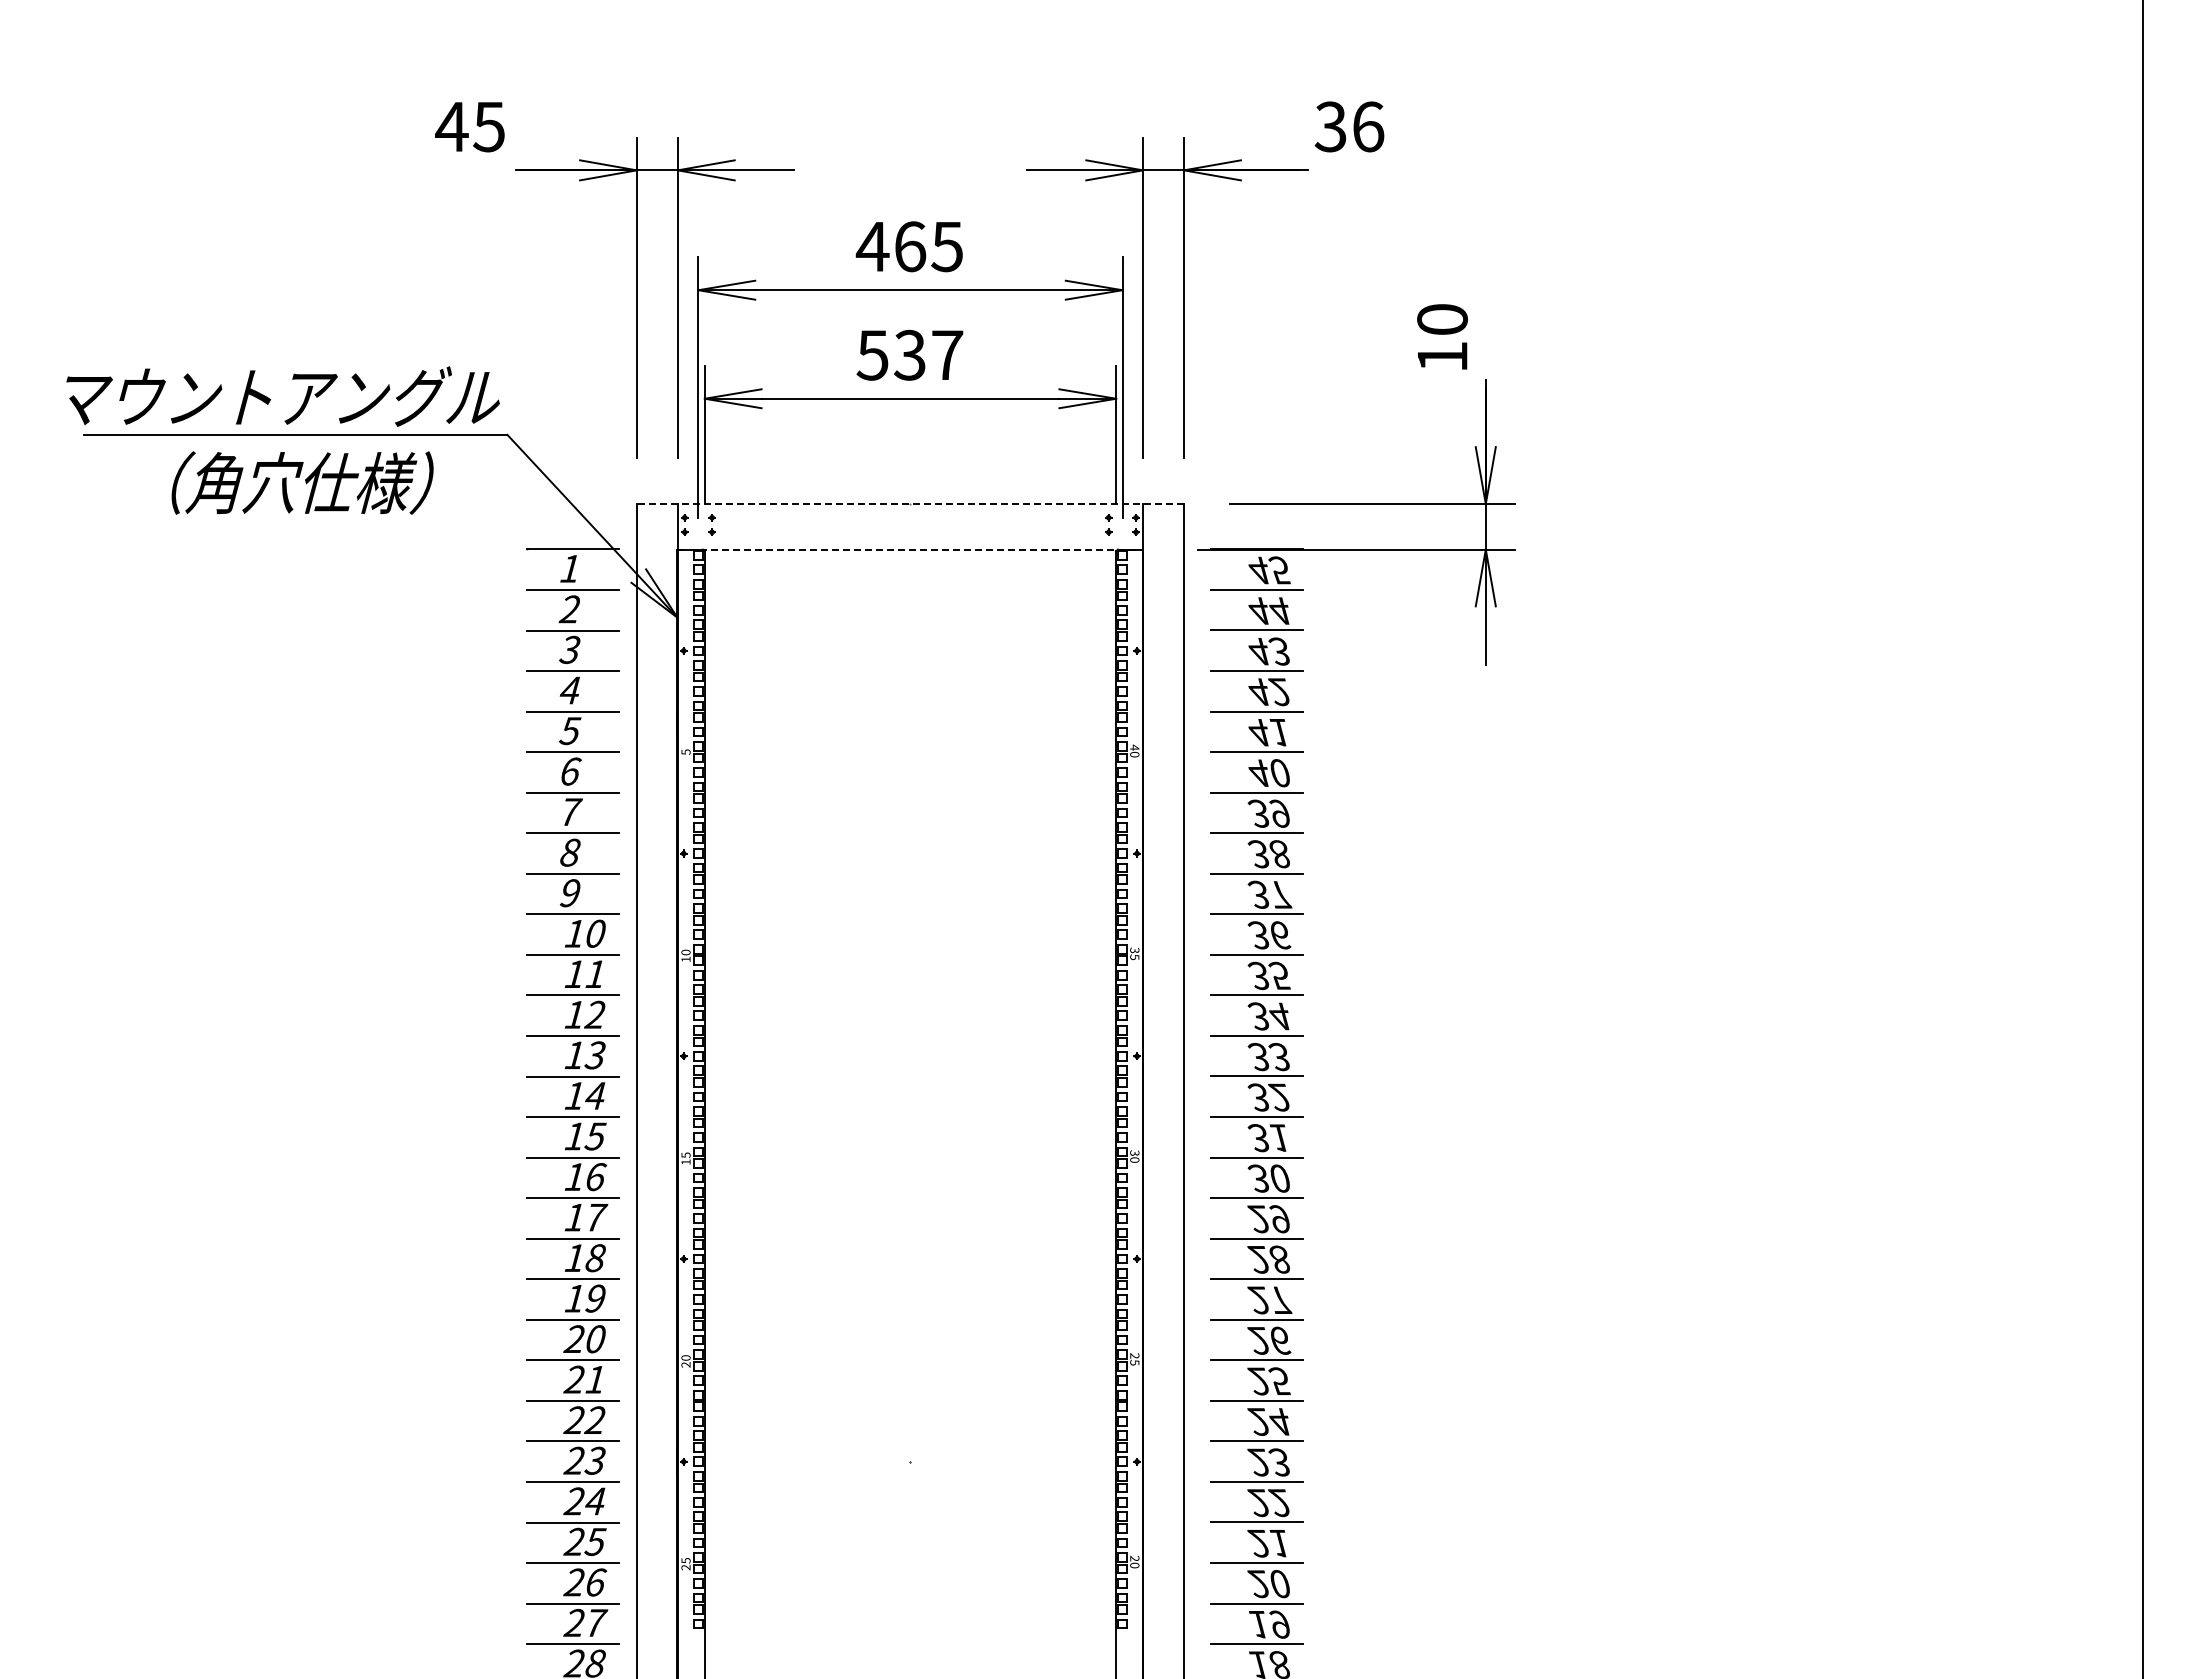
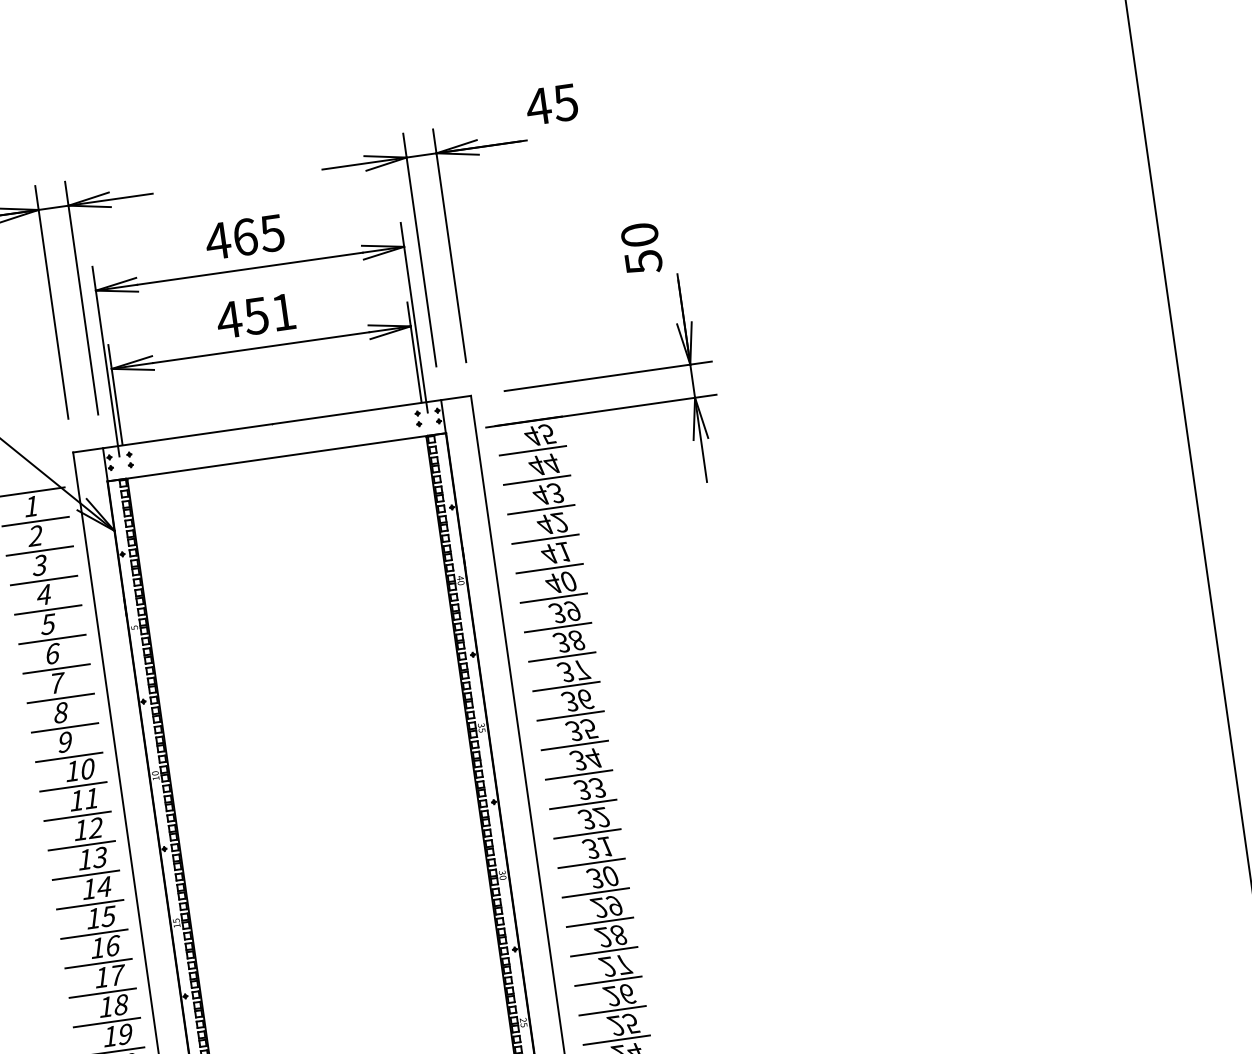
text: (1349, 126) -> (552, 104), 36 -> 45
text: (909, 354) -> (255, 315), 537 -> 451
text: (1442, 357) -> (643, 262), 10 -> 50
line: (910, 504) -> (272, 424), dashed -> solid
line: (910, 549) -> (276, 457), dashed -> solid

